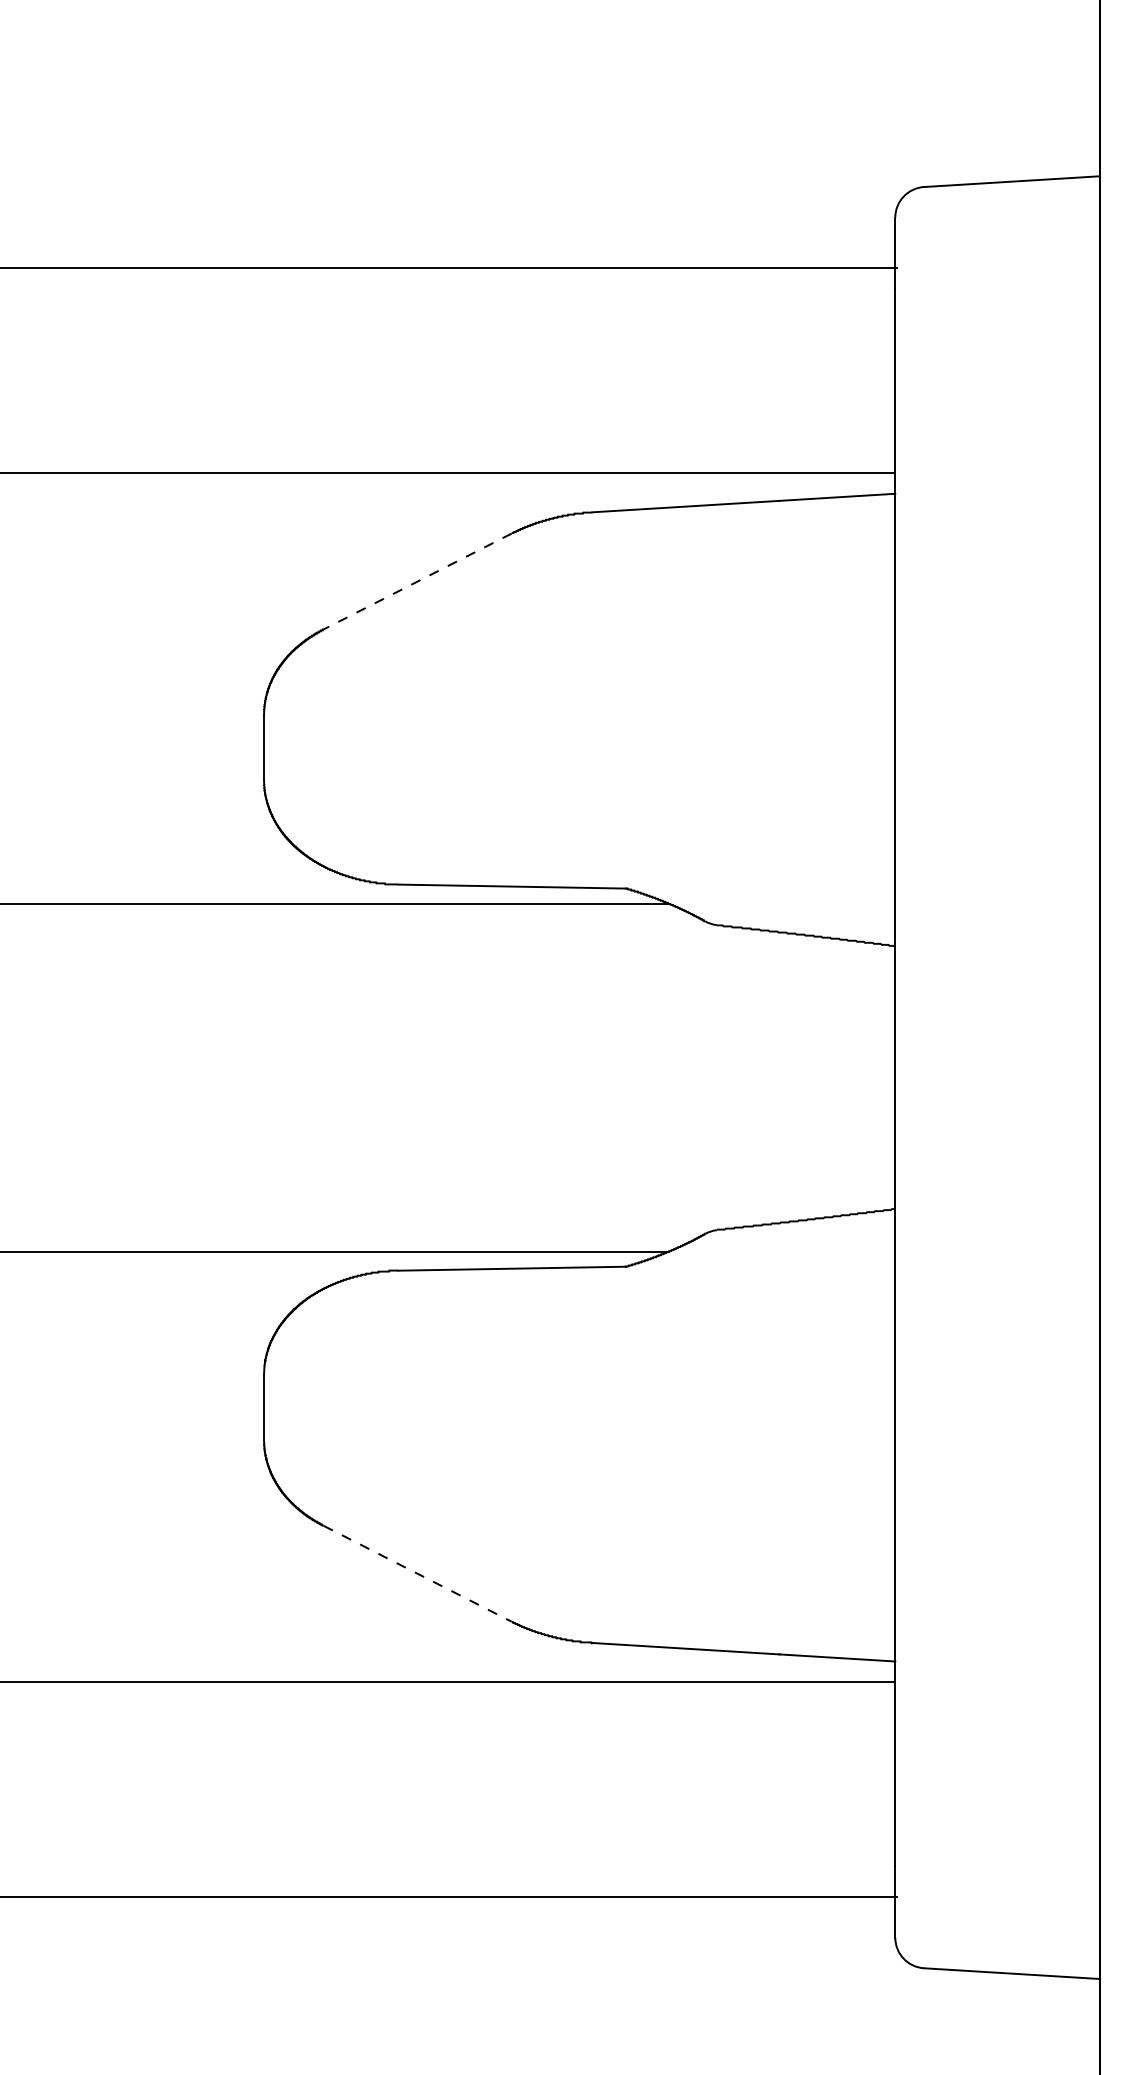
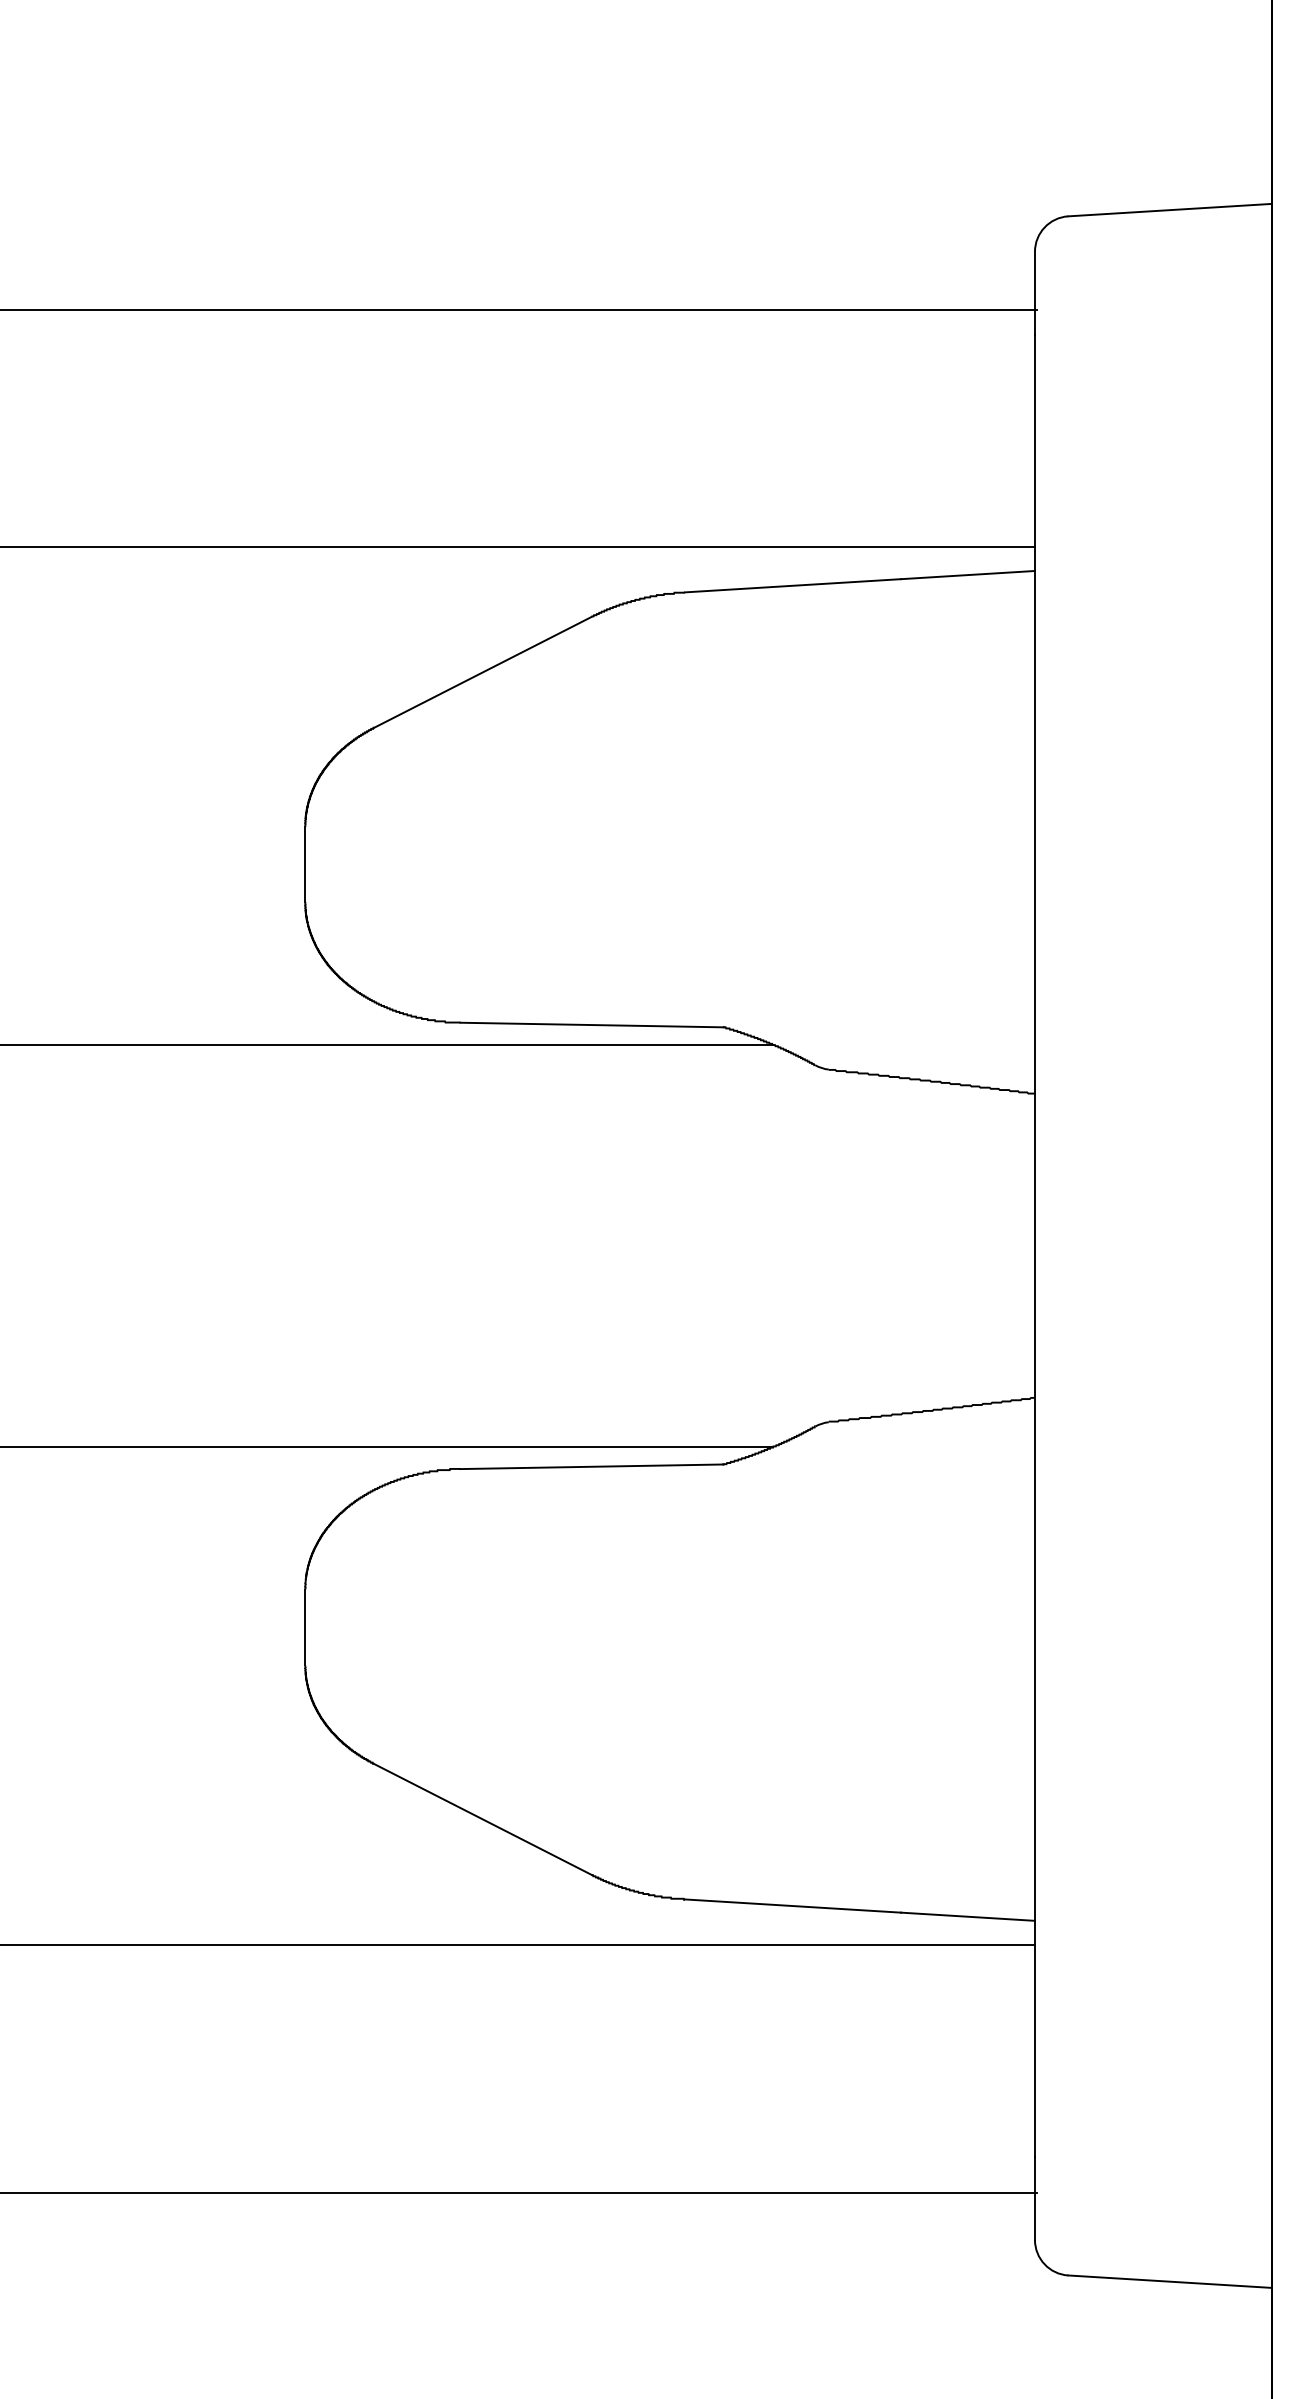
line: (417, 581) -> (482, 672), dashed -> solid
line: (417, 1573) -> (482, 1819), dashed -> solid

